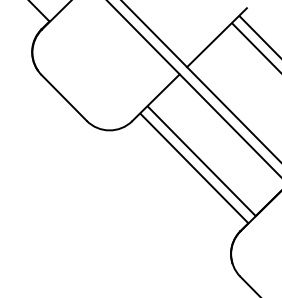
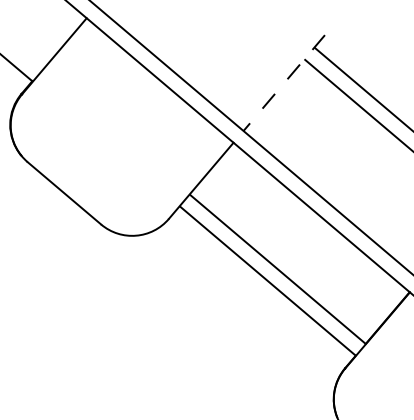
line: (217, 37) -> (284, 82), solid -> dashed

